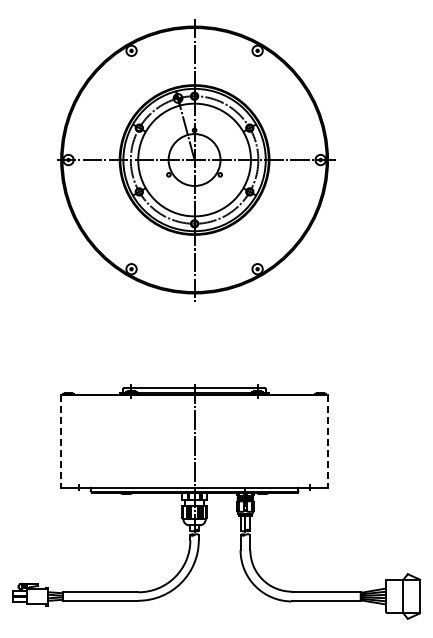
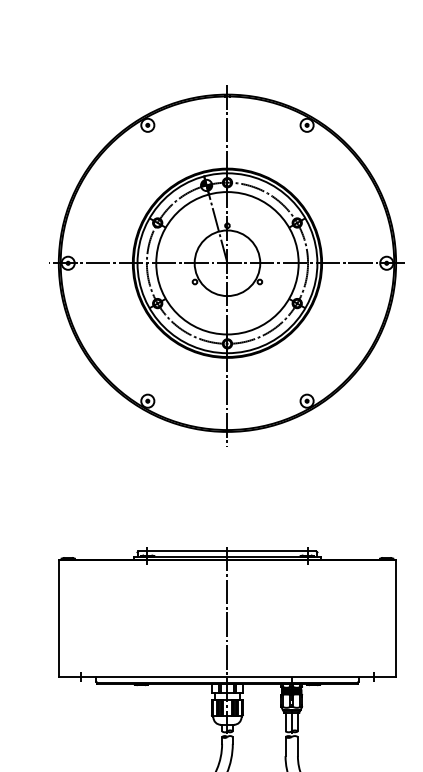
line: (61, 441) -> (59, 618), dashed -> solid
line: (328, 441) -> (396, 618), dashed -> solid

